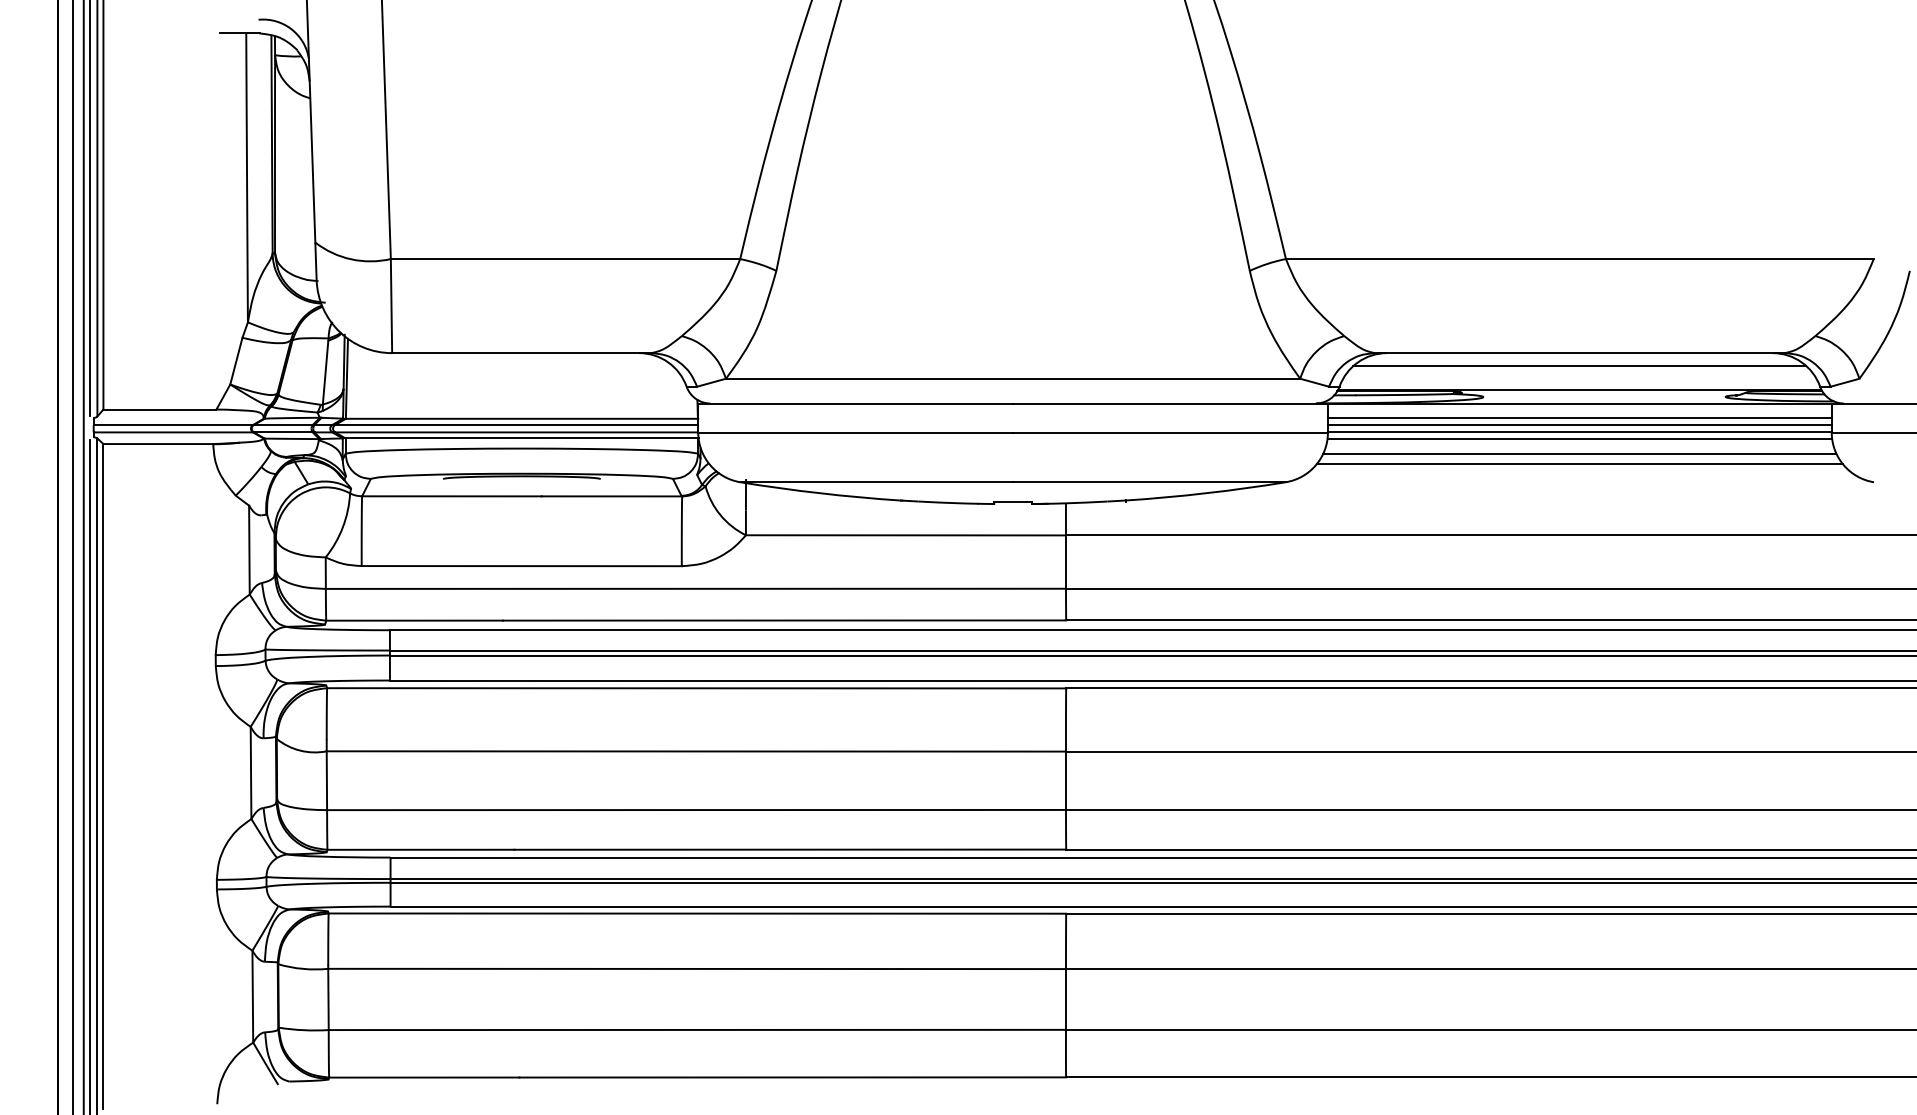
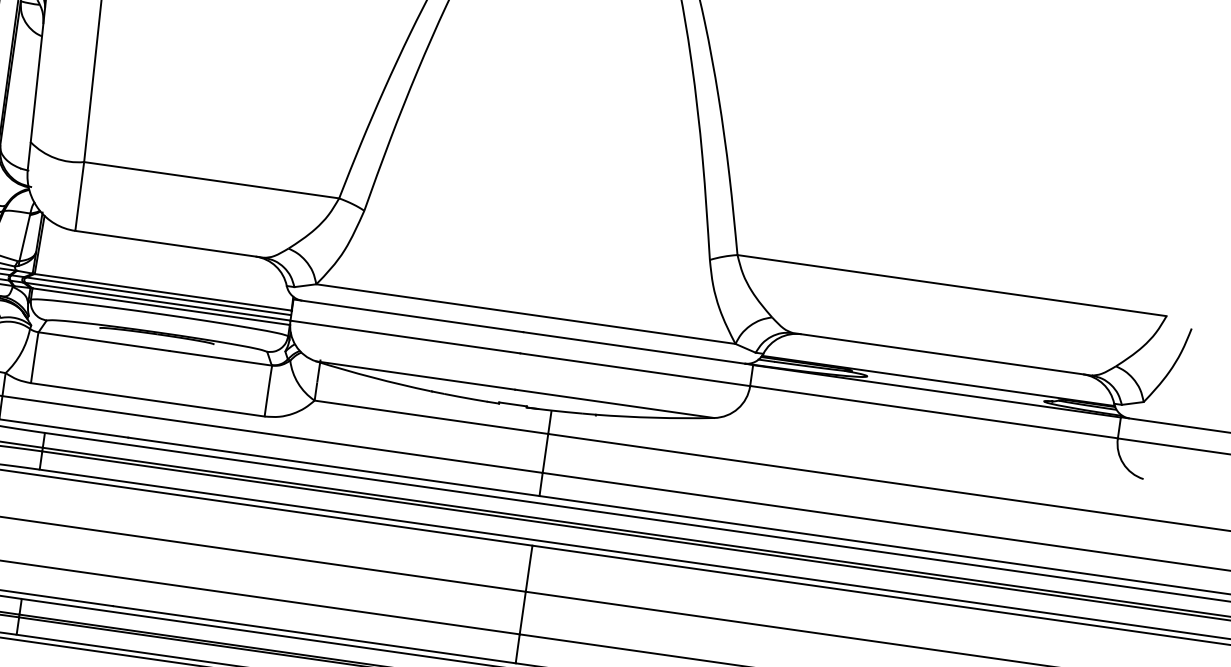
line: (1579, 365) -> (940, 363), removed
line: (1579, 417) -> (935, 401), removed
line: (1579, 424) -> (934, 406), removed
line: (1579, 439) -> (933, 417), removed
line: (1579, 453) -> (931, 427), removed
line: (1579, 464) -> (930, 435), removed

